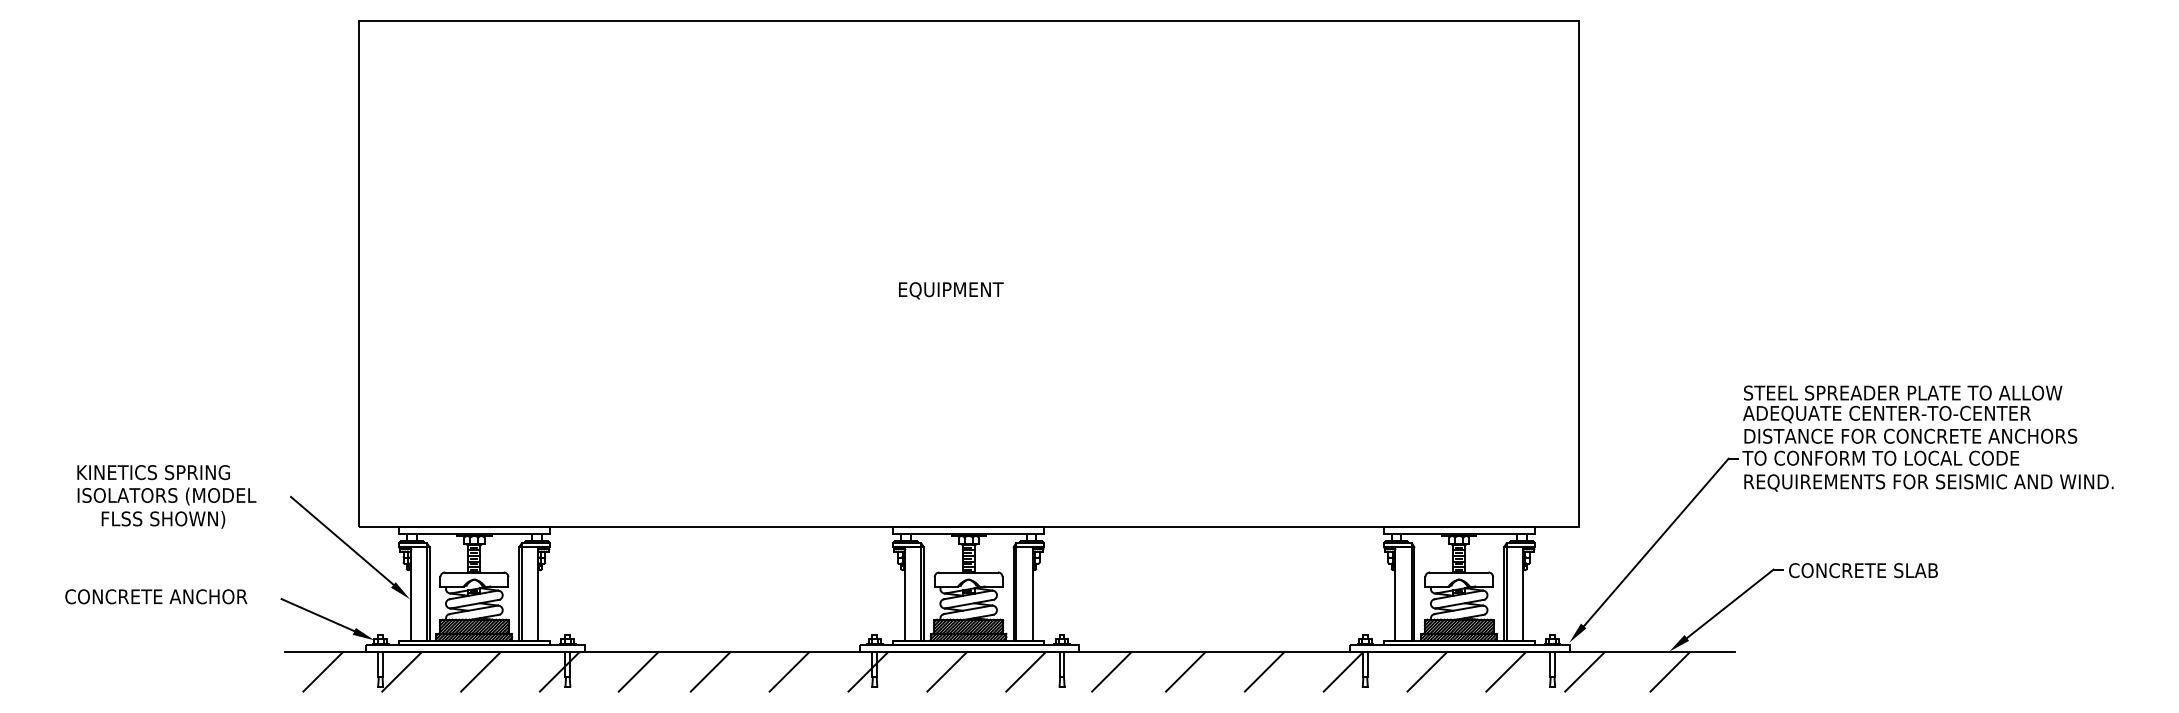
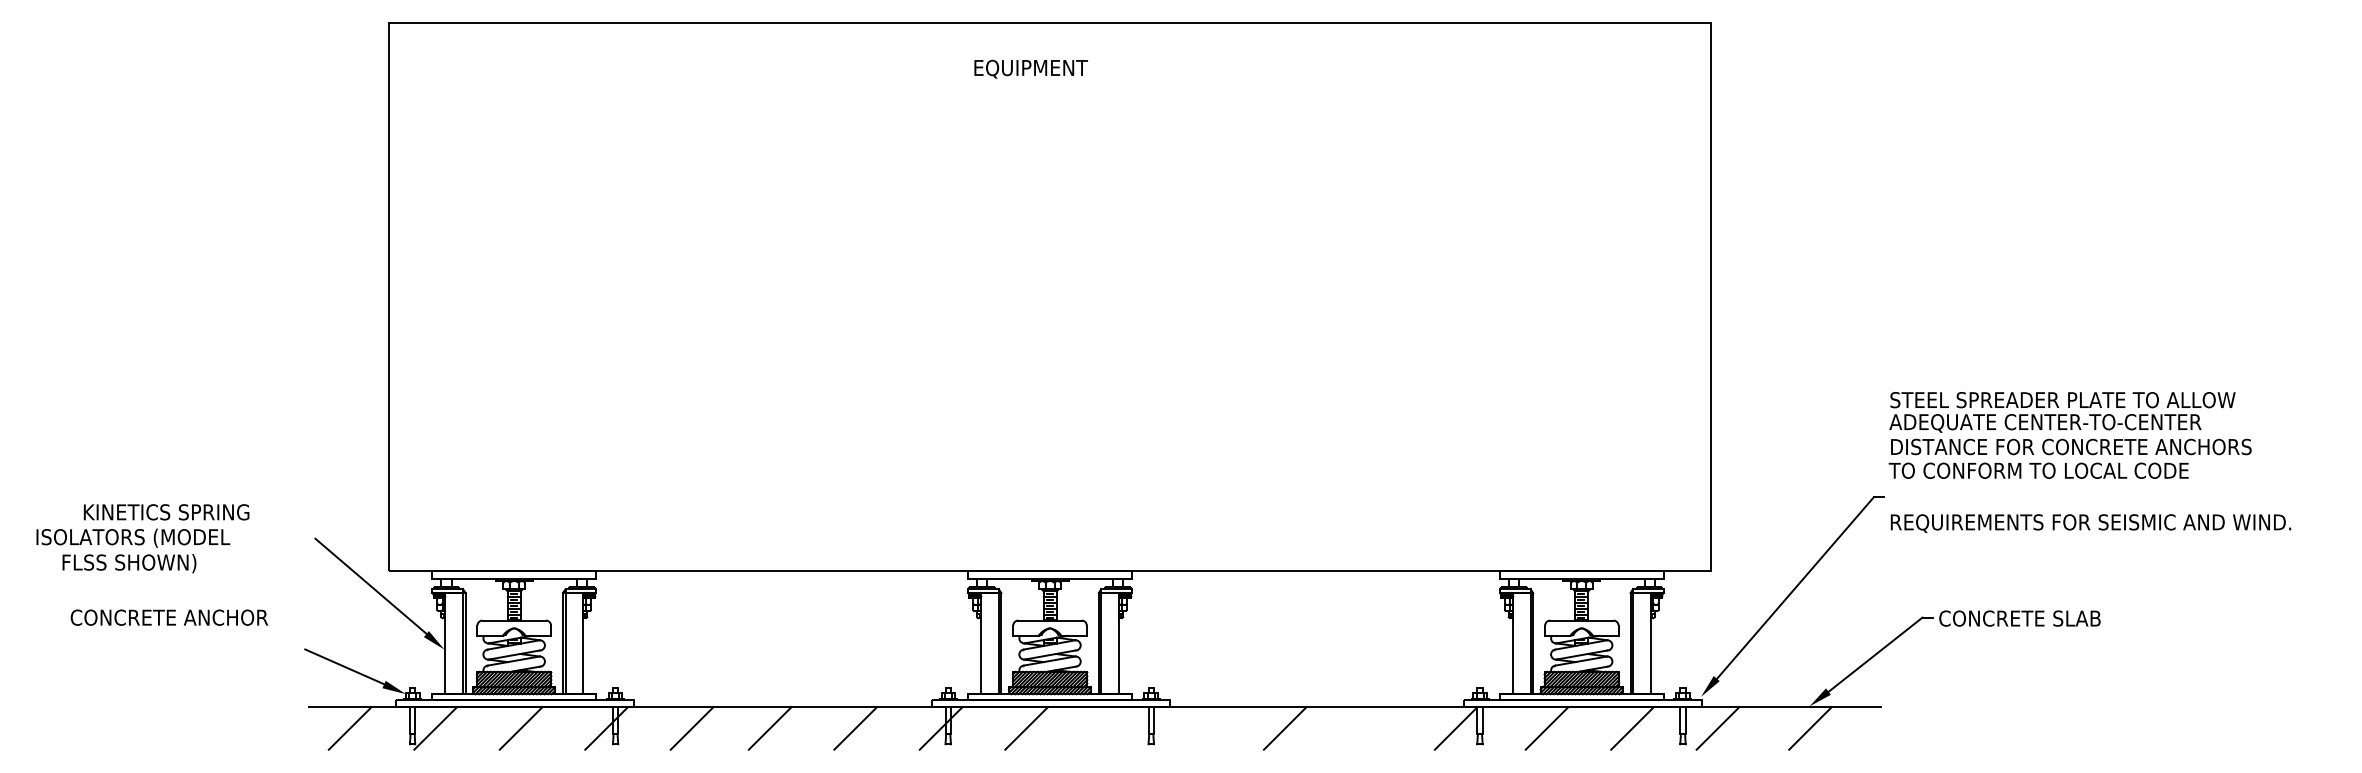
text: (951, 290) -> (1031, 68), moved
text: (1909, 425) -> (2069, 435), moved
text: (166, 507) -> (132, 550), moved
text: (156, 596) -> (169, 617), moved
line: (1025, 671) -> (1111, 727), removed
line: (1111, 671) -> (1204, 727), removed
line: (1264, 671) -> (1370, 727), removed

